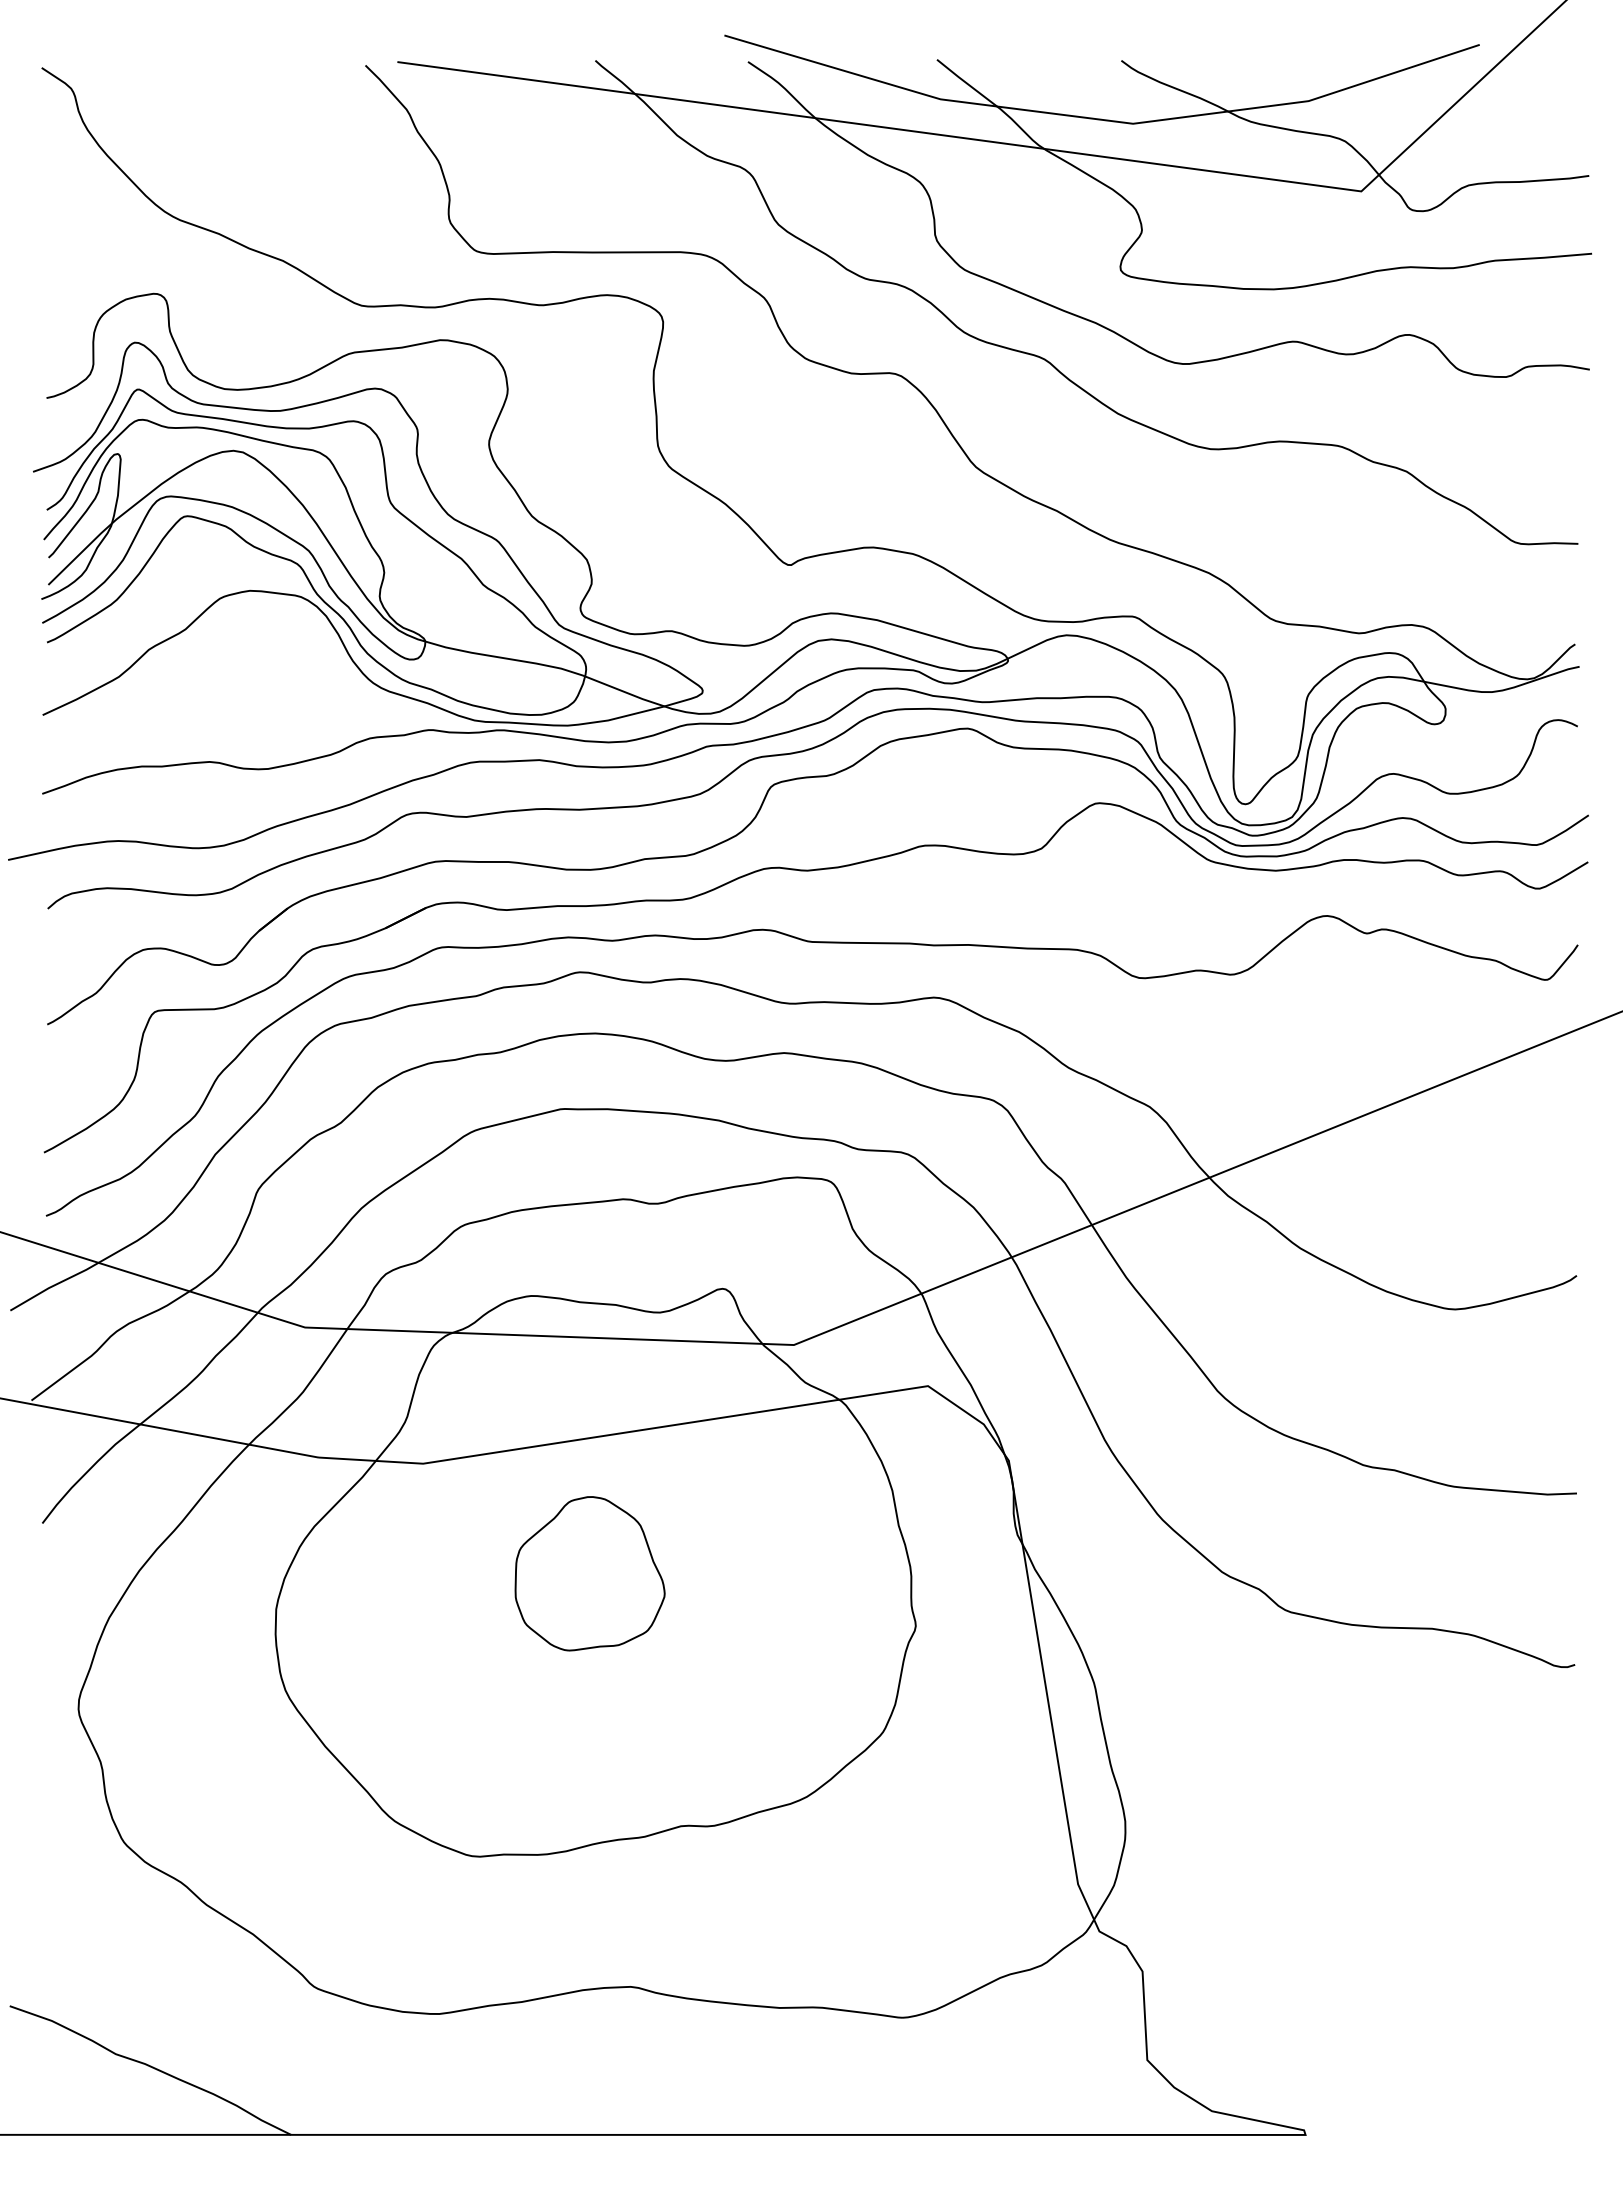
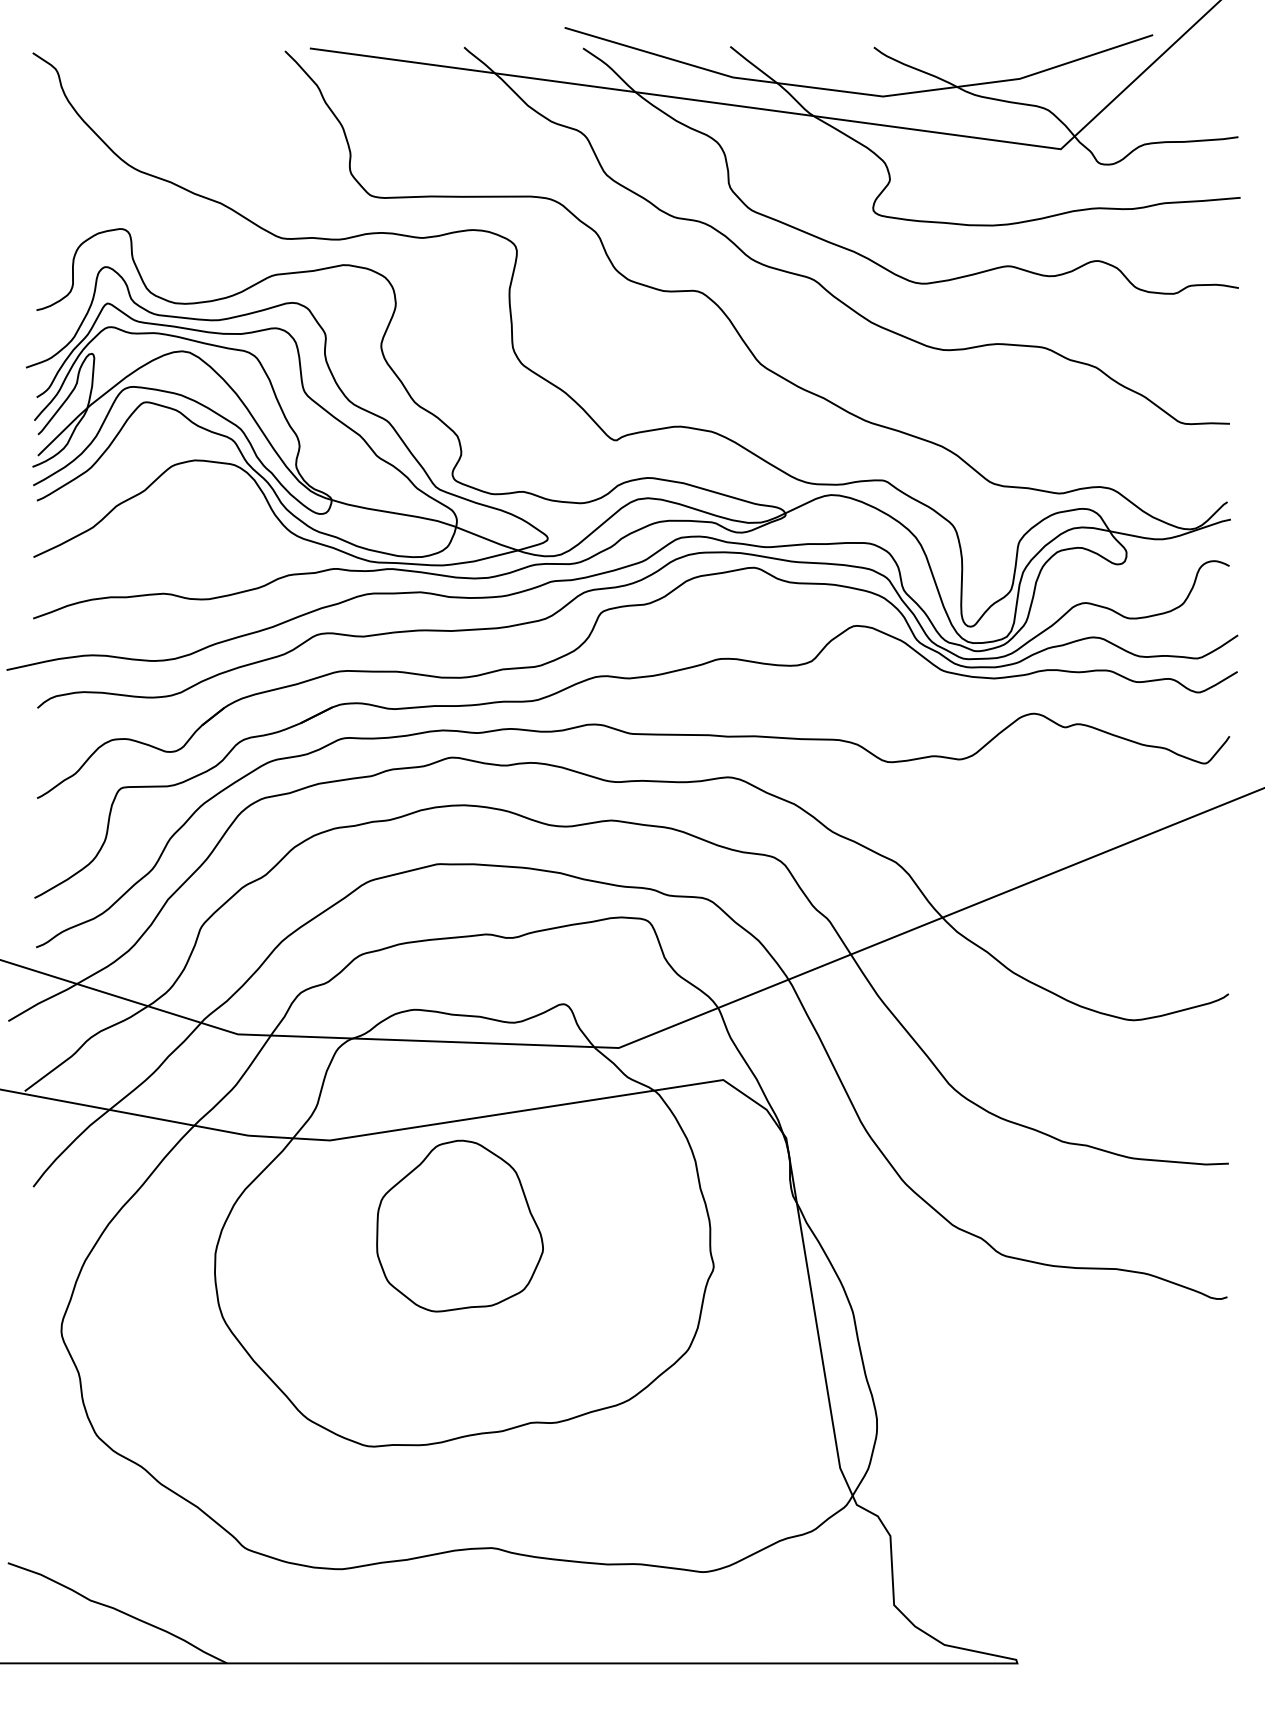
part: (589, 1573) -> (459, 1226), size x1.43

